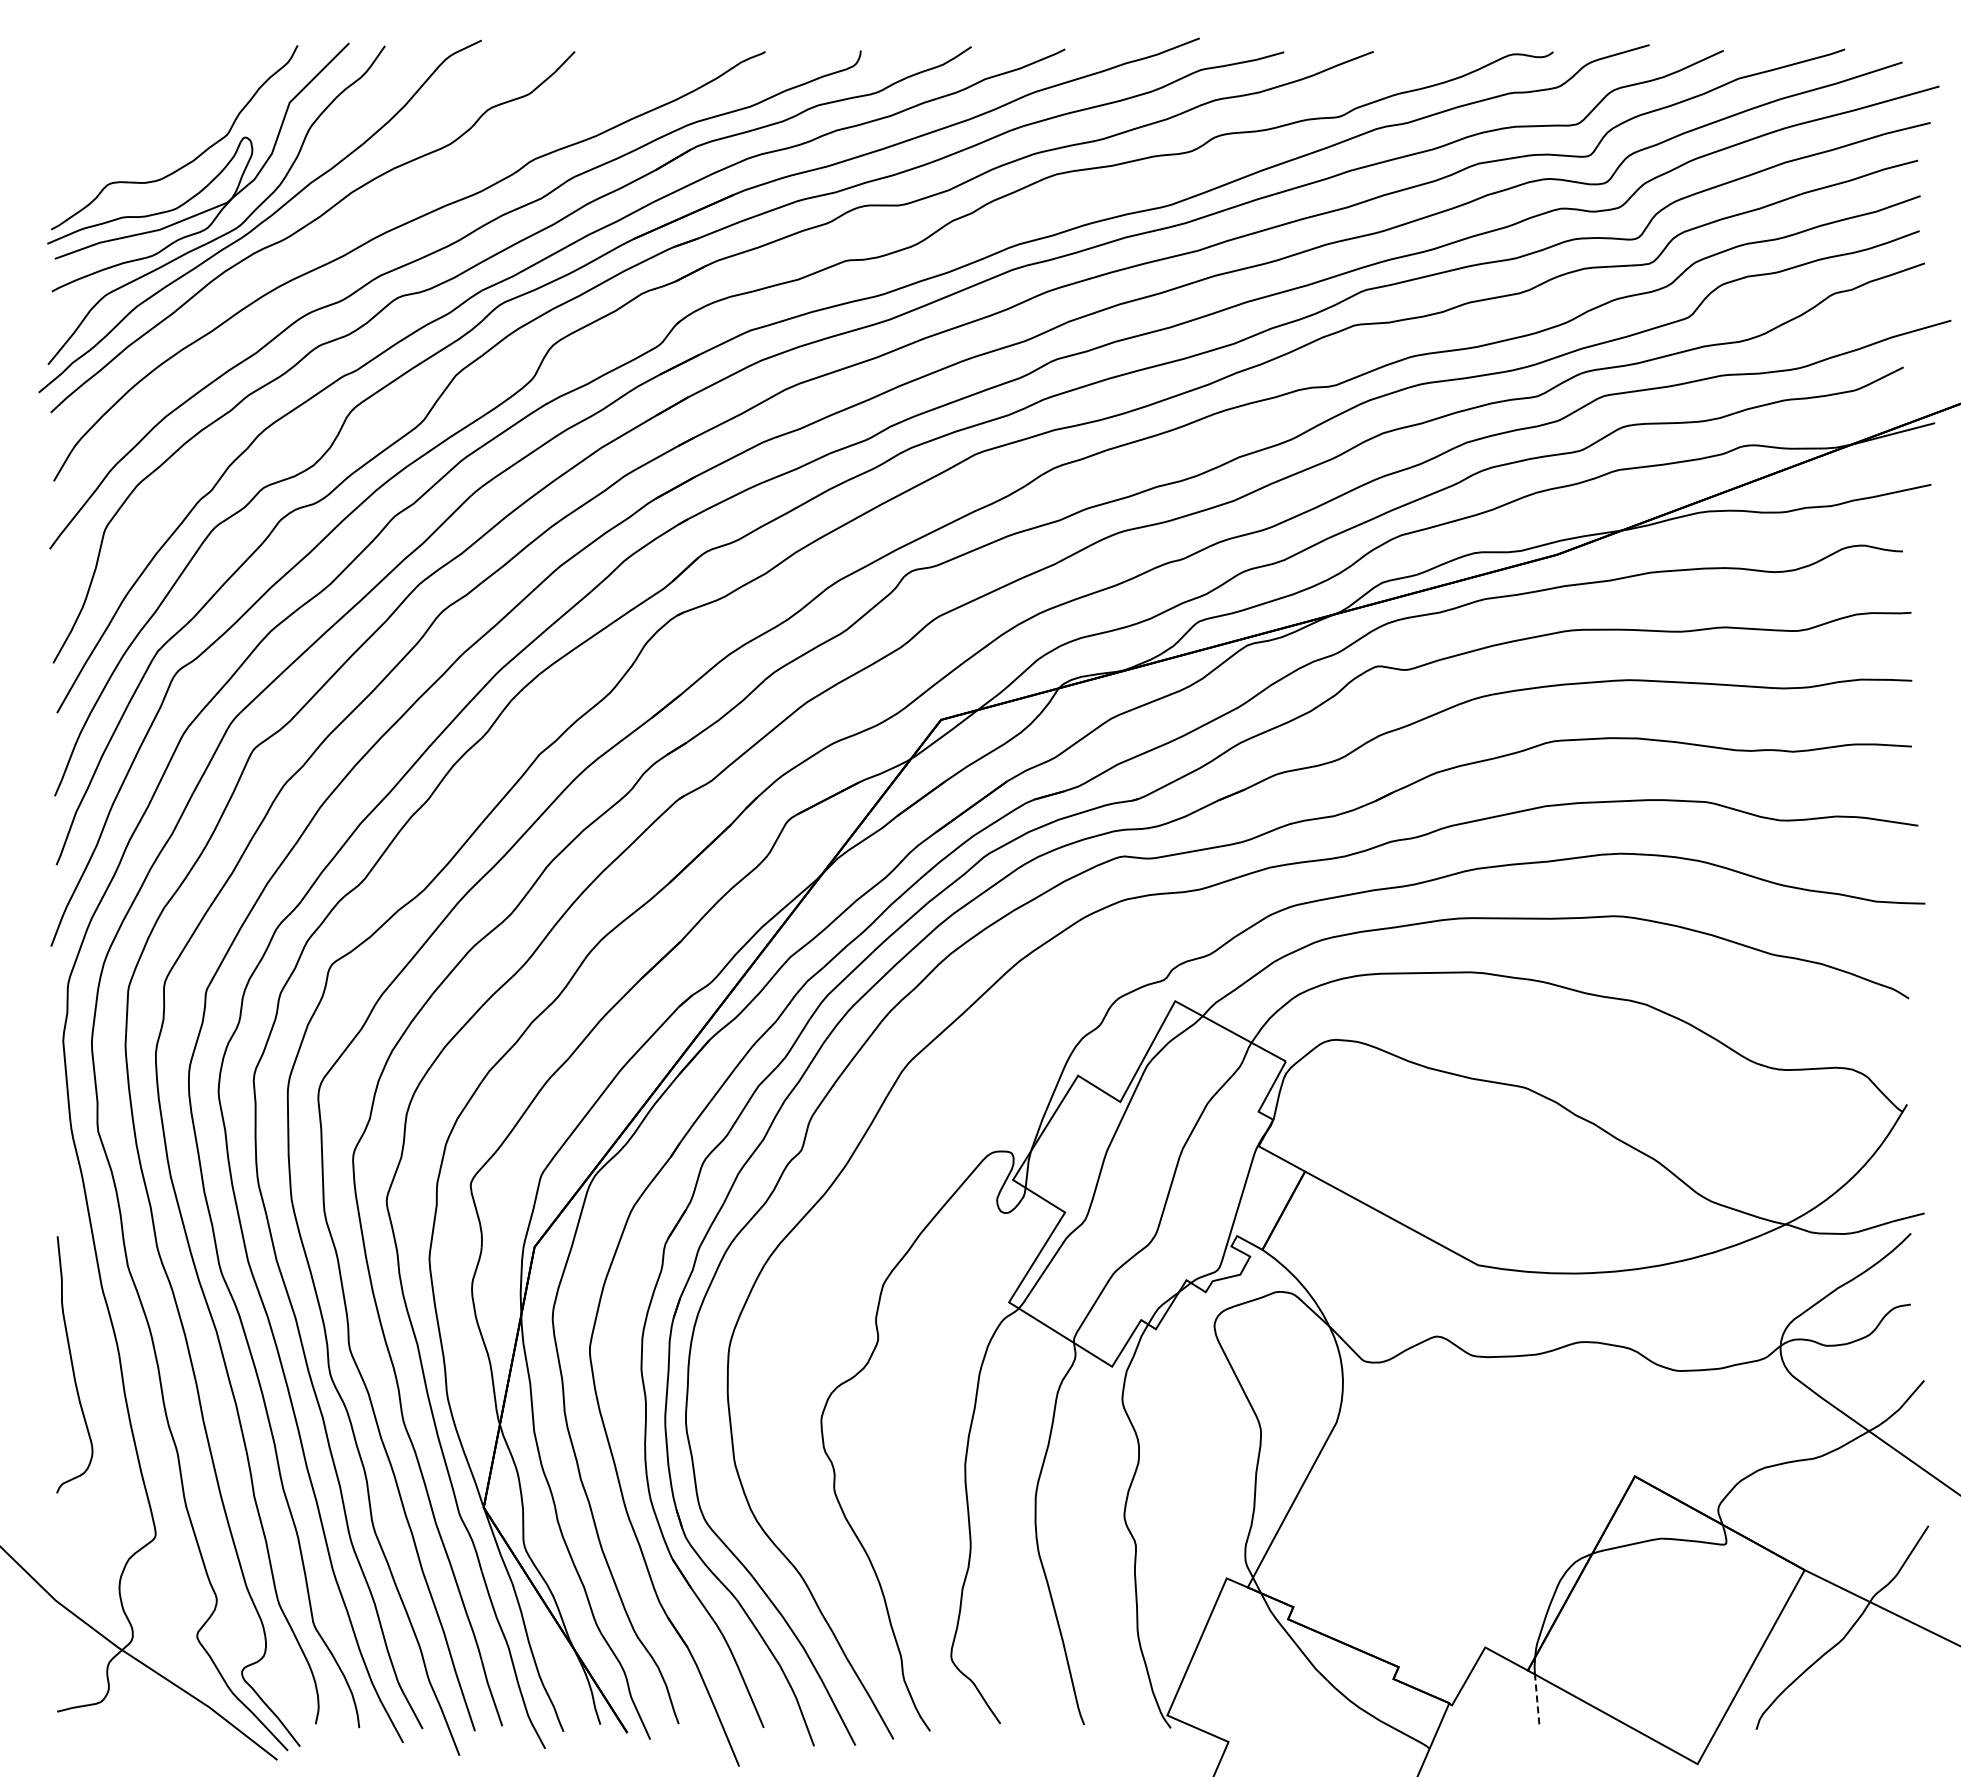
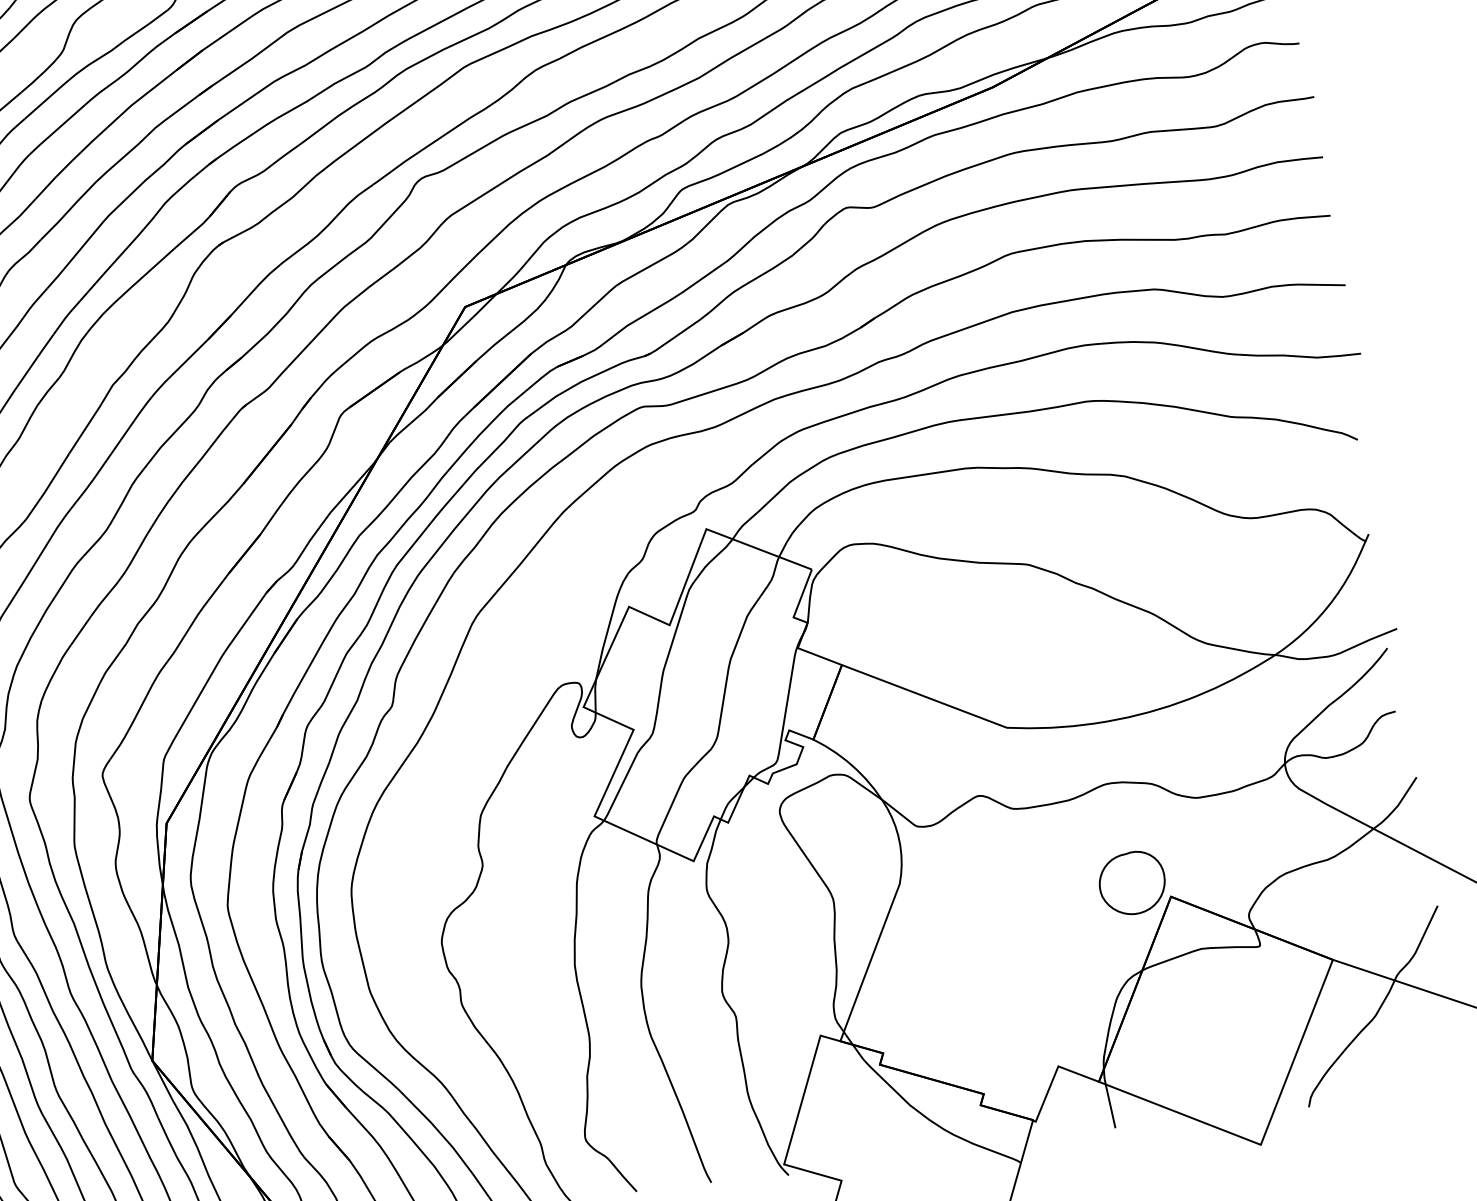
part: (1593, 1455) -> (1131, 883), added
line: (1537, 1698) -> (1110, 1105), dashed -> solid

